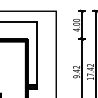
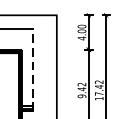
line: (37, 54) -> (33, 68), solid -> dashed

